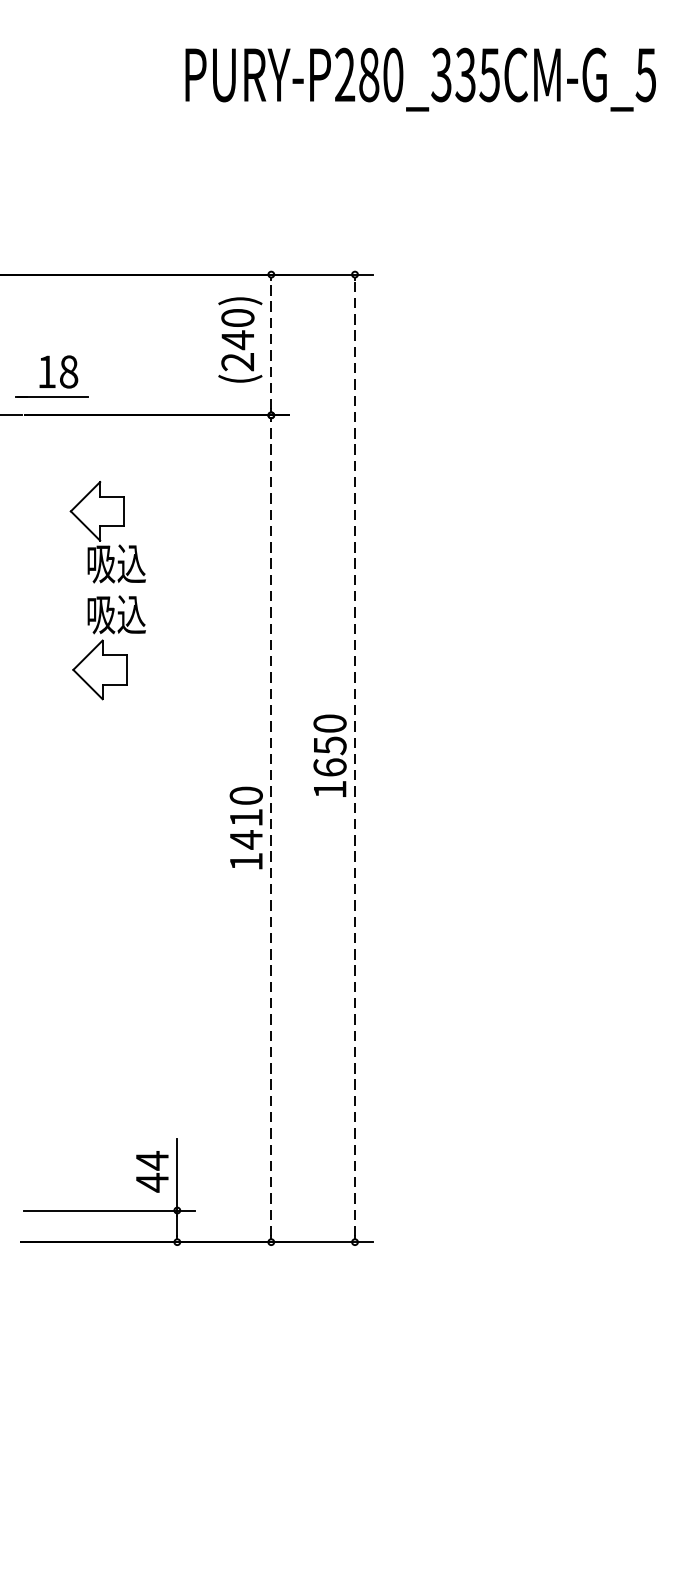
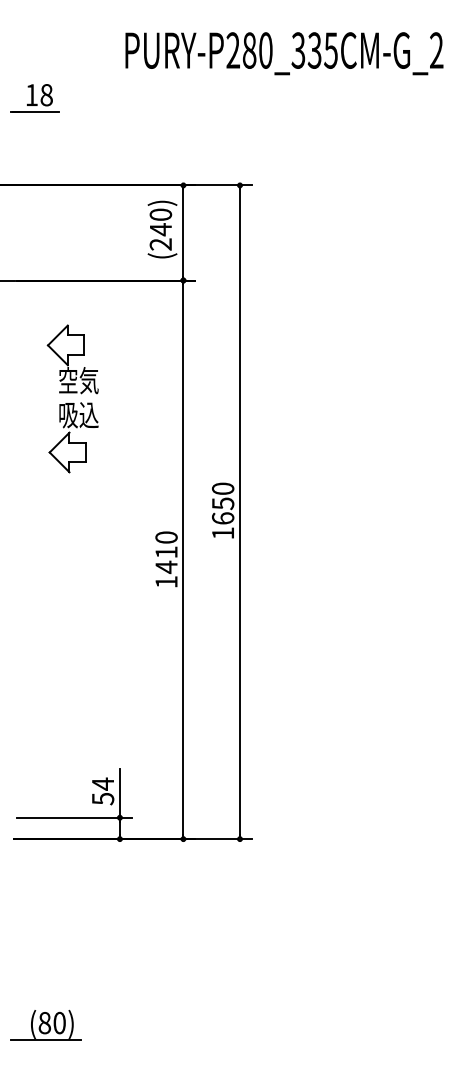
text: (645, 74) -> (436, 50), PURY-P280_335CM-G_5 -> PURY-P280_335CM-G_2
line: (271, 344) -> (183, 232), dashed -> solid
part: (50, 376) -> (34, 98), moved
text: (115, 563) -> (78, 380), 吸込 -> 空気
line: (354, 758) -> (239, 512), dashed -> solid
line: (271, 828) -> (183, 559), dashed -> solid
text: (152, 1182) -> (103, 798), 44 -> 54
part: (67, 1518) -> (45, 1025), added

